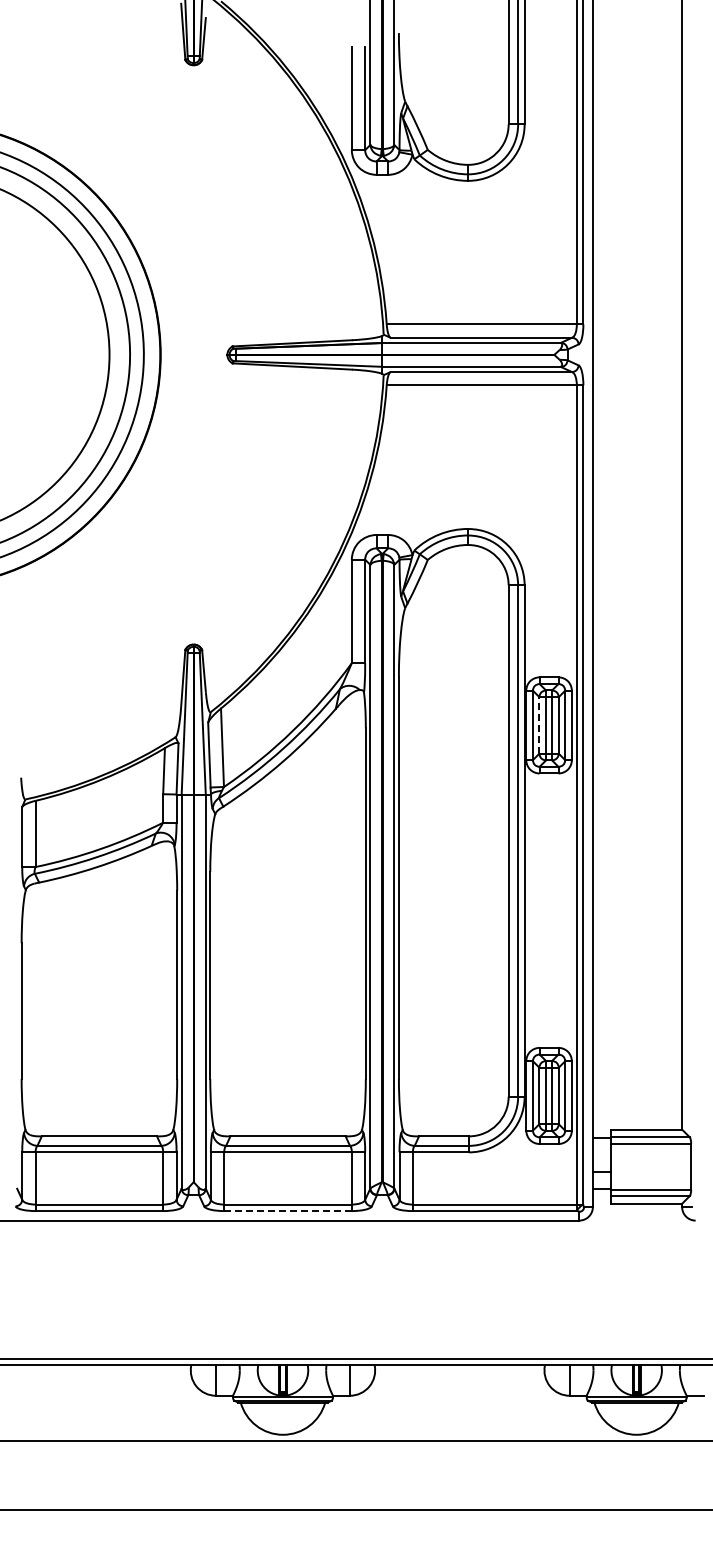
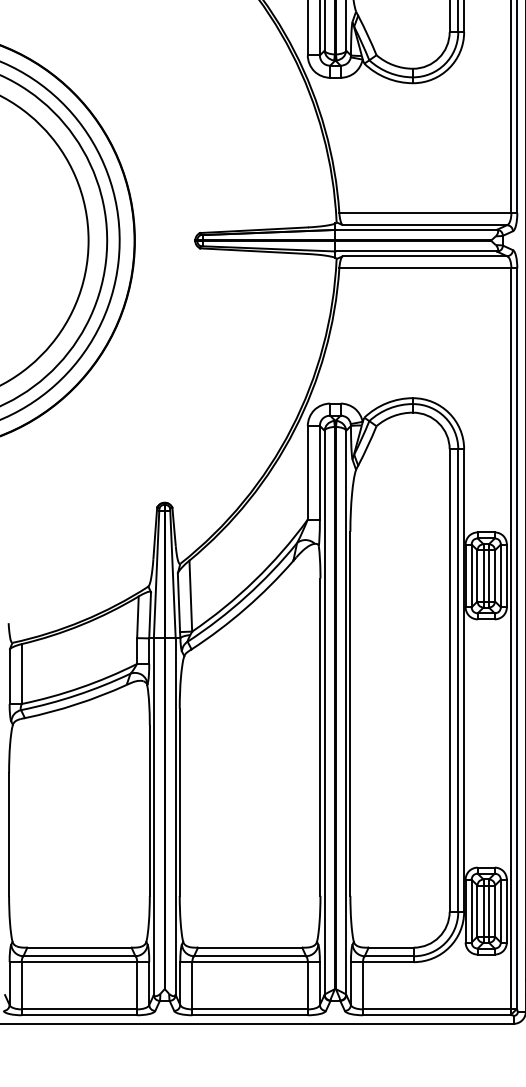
line: (539, 724) -> (477, 575), dashed -> solid
line: (288, 1211) -> (250, 1015), dashed -> solid

